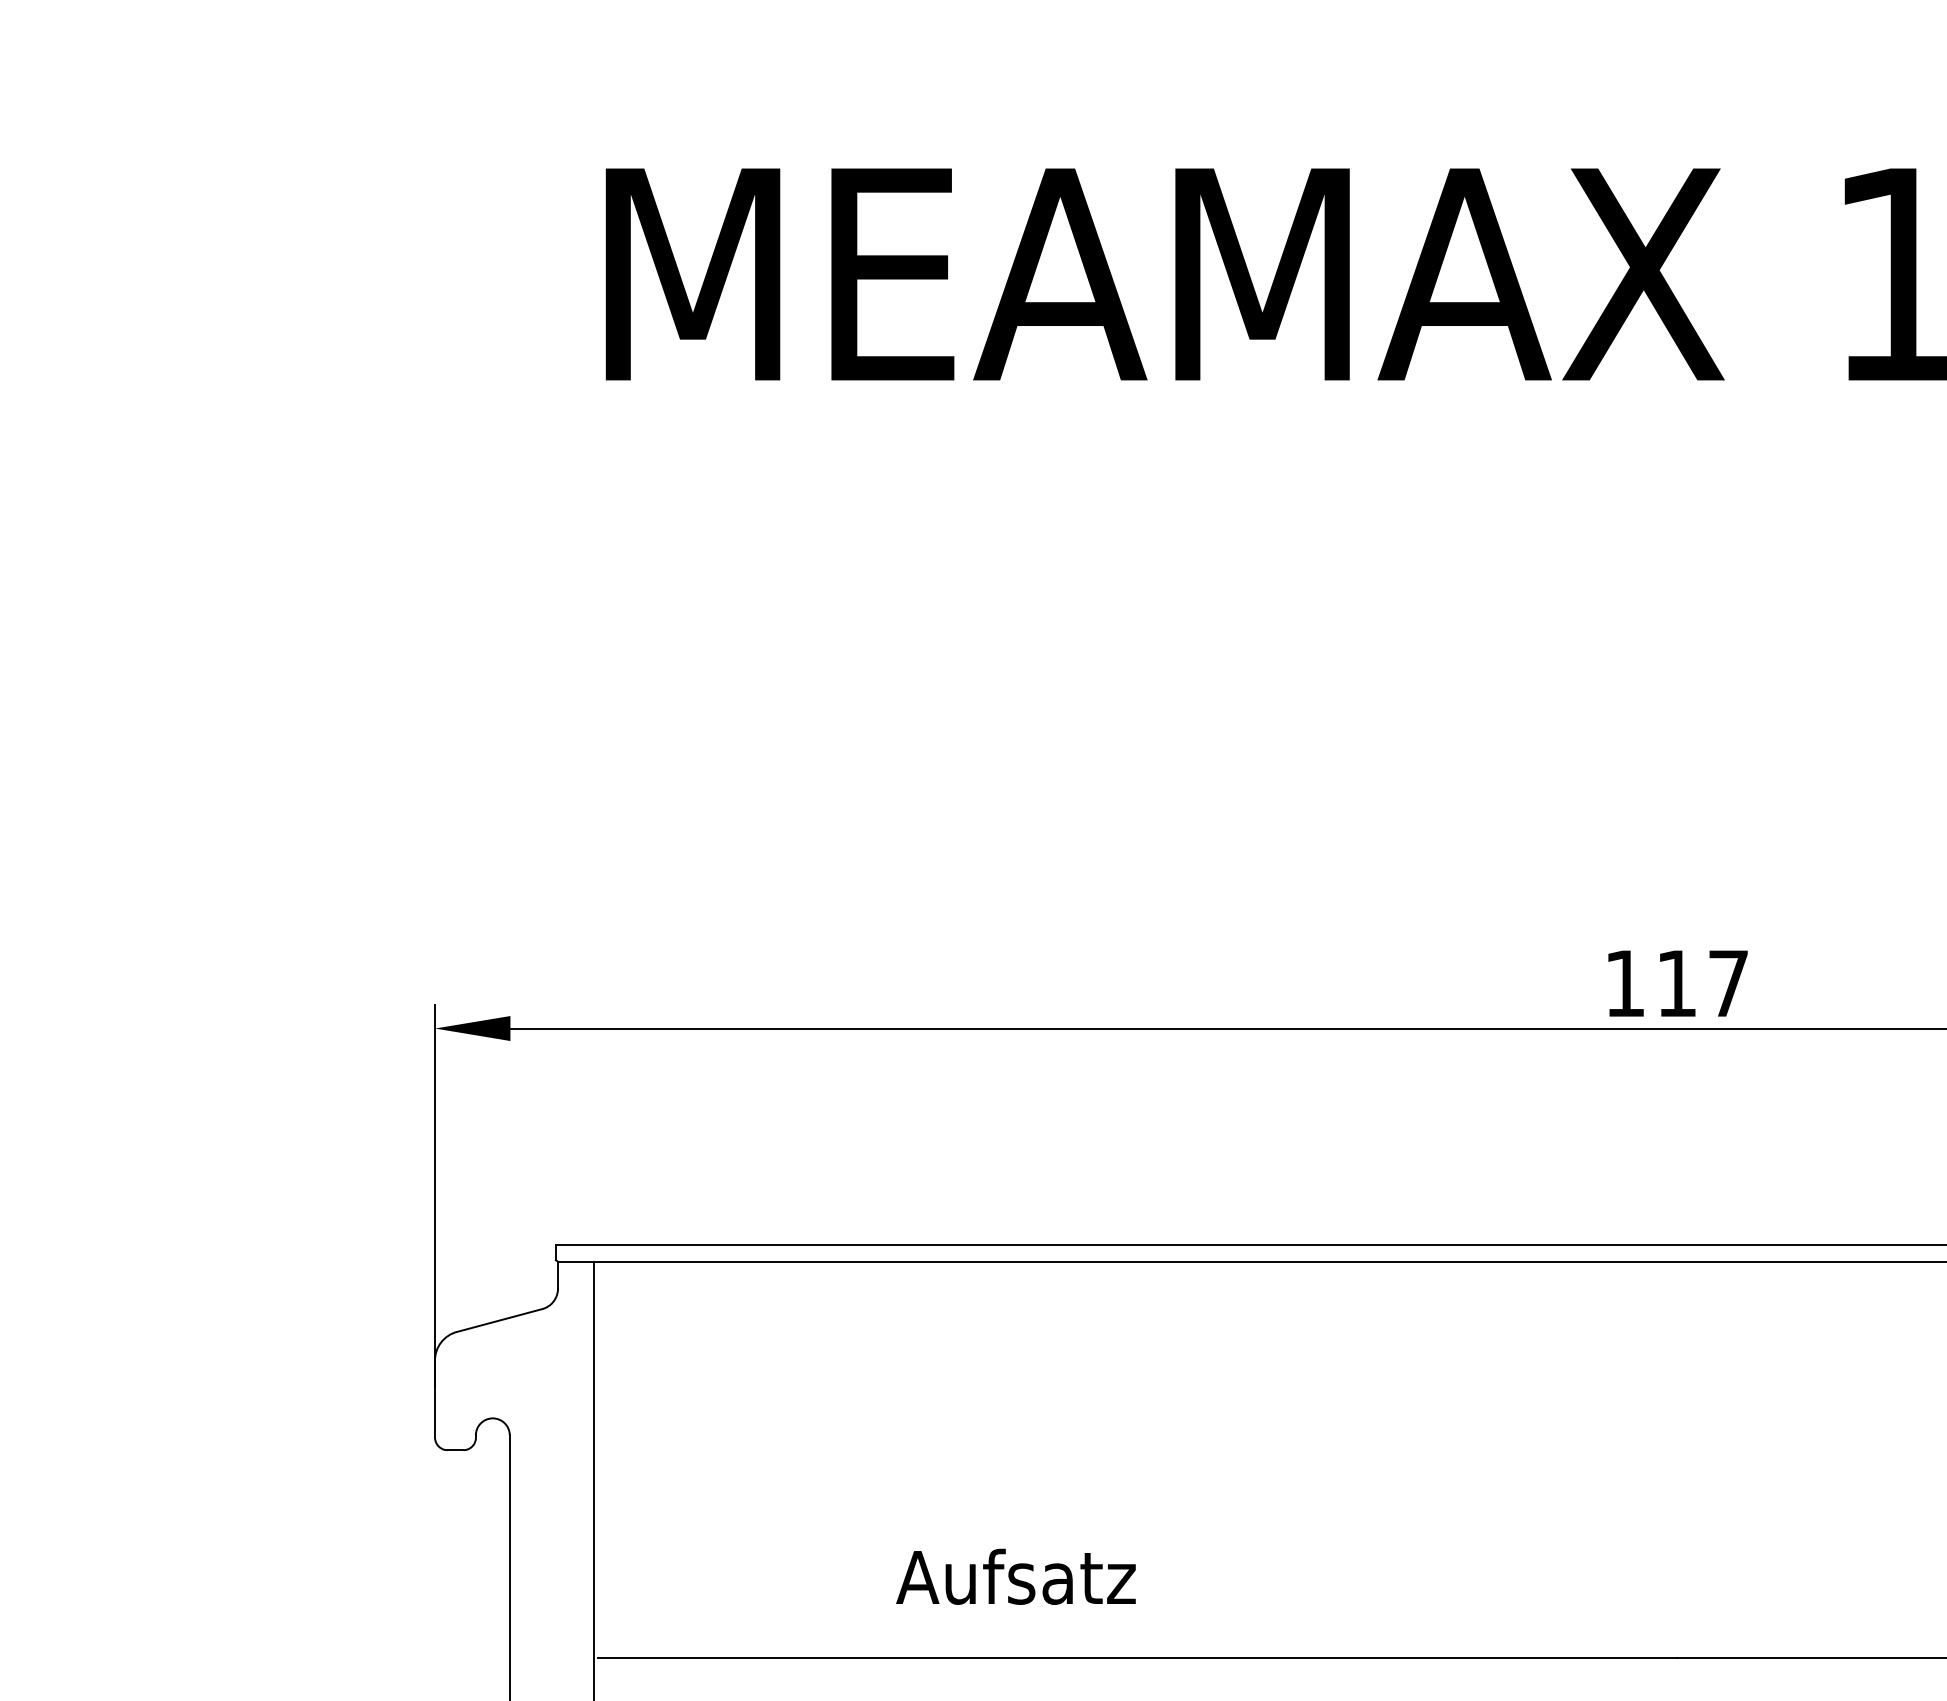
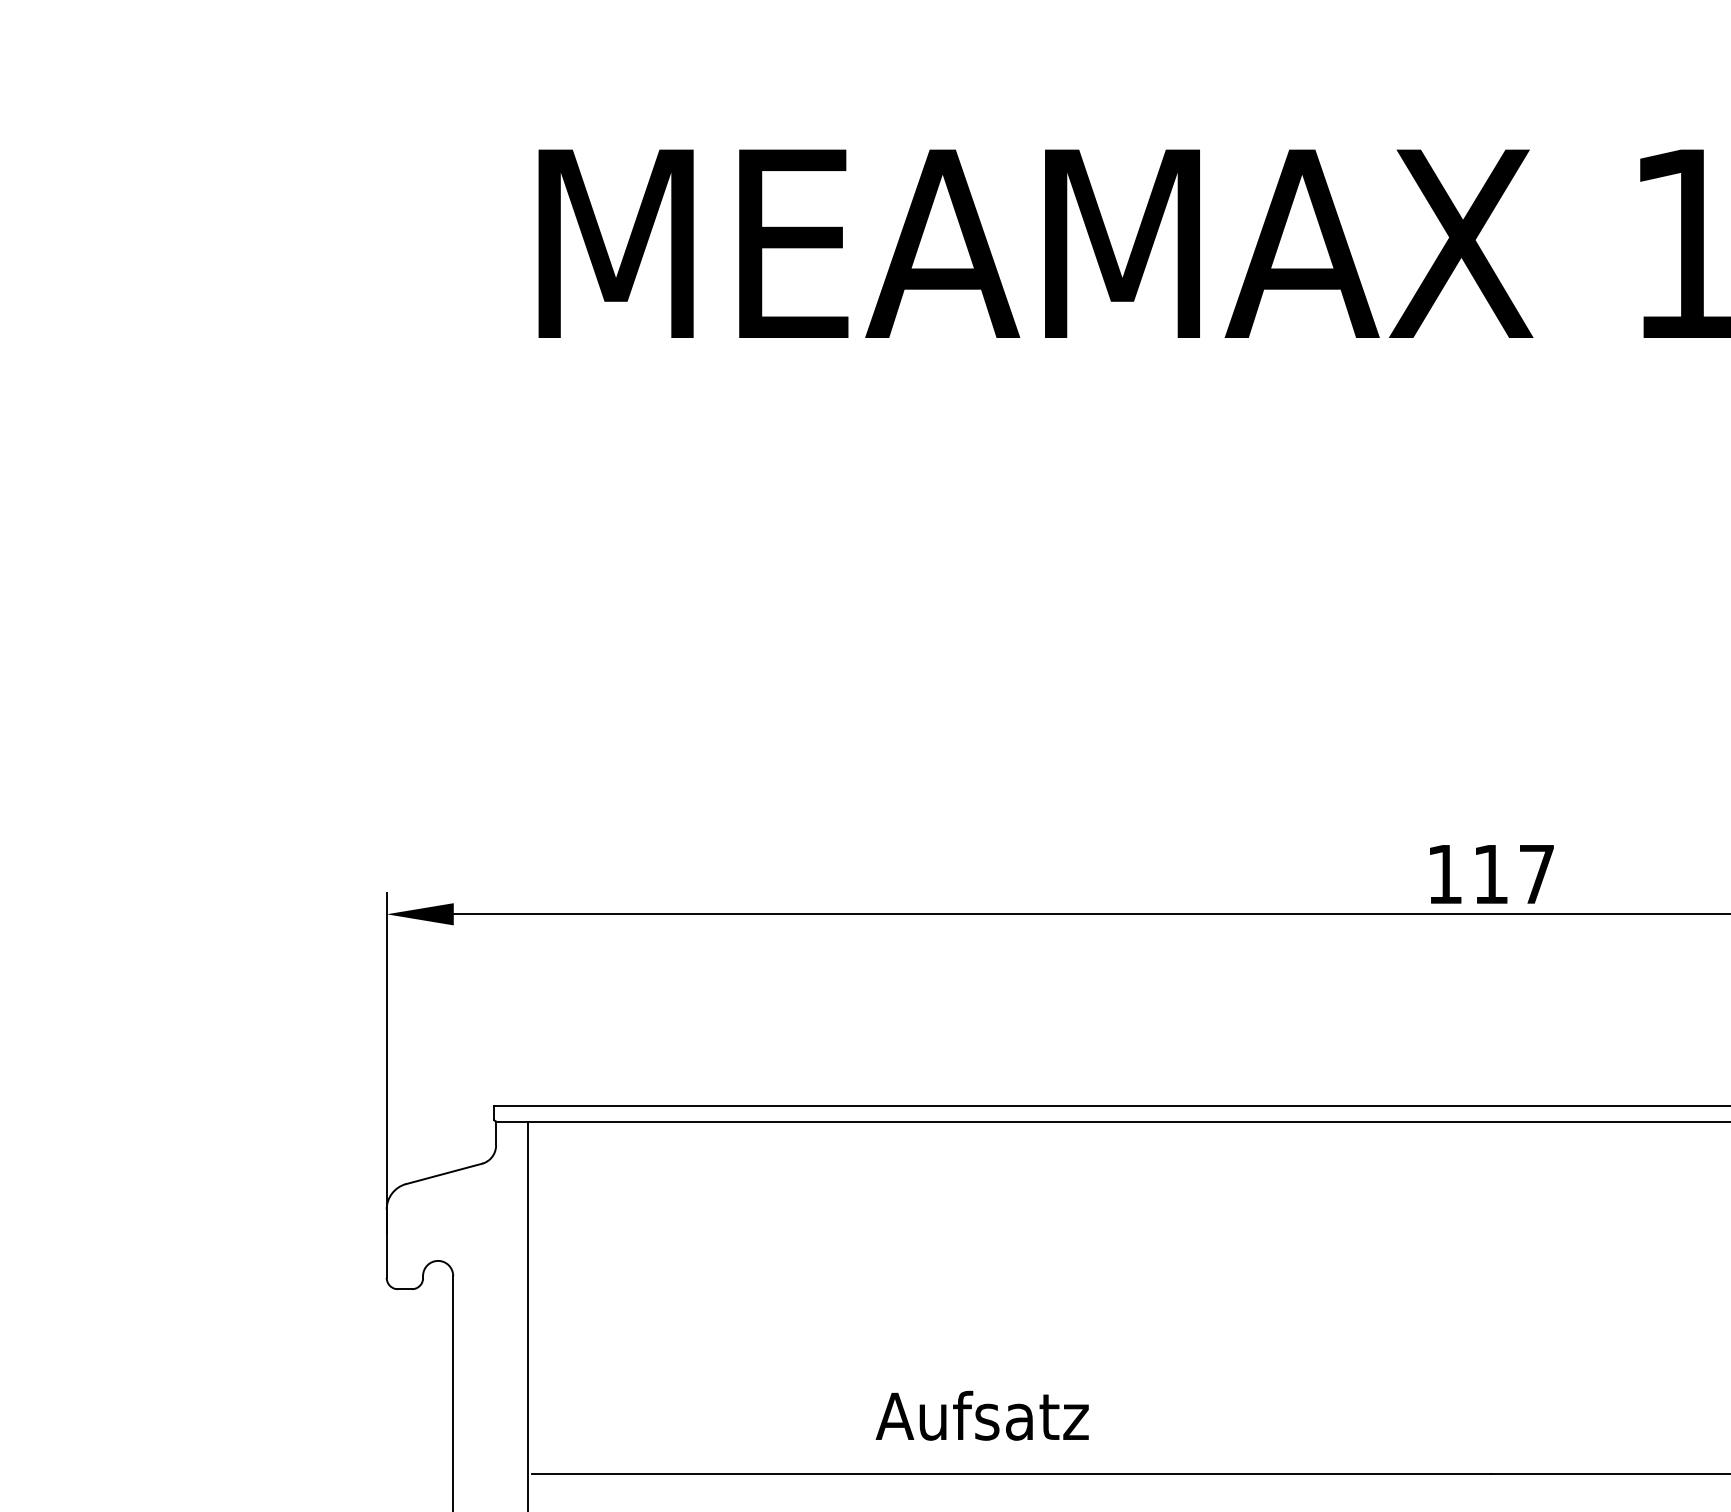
text: (1015, 1576) -> (981, 1415), moved

